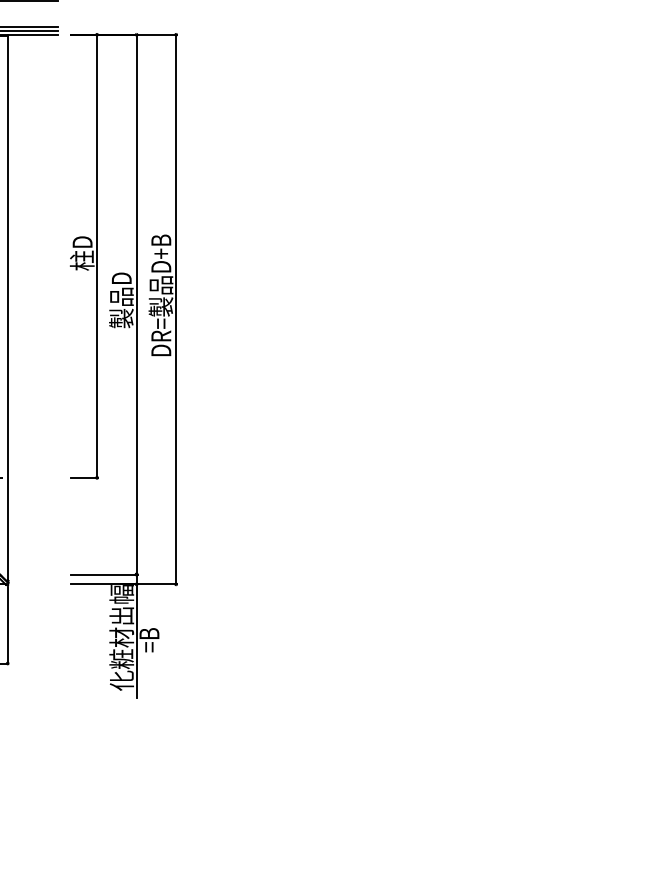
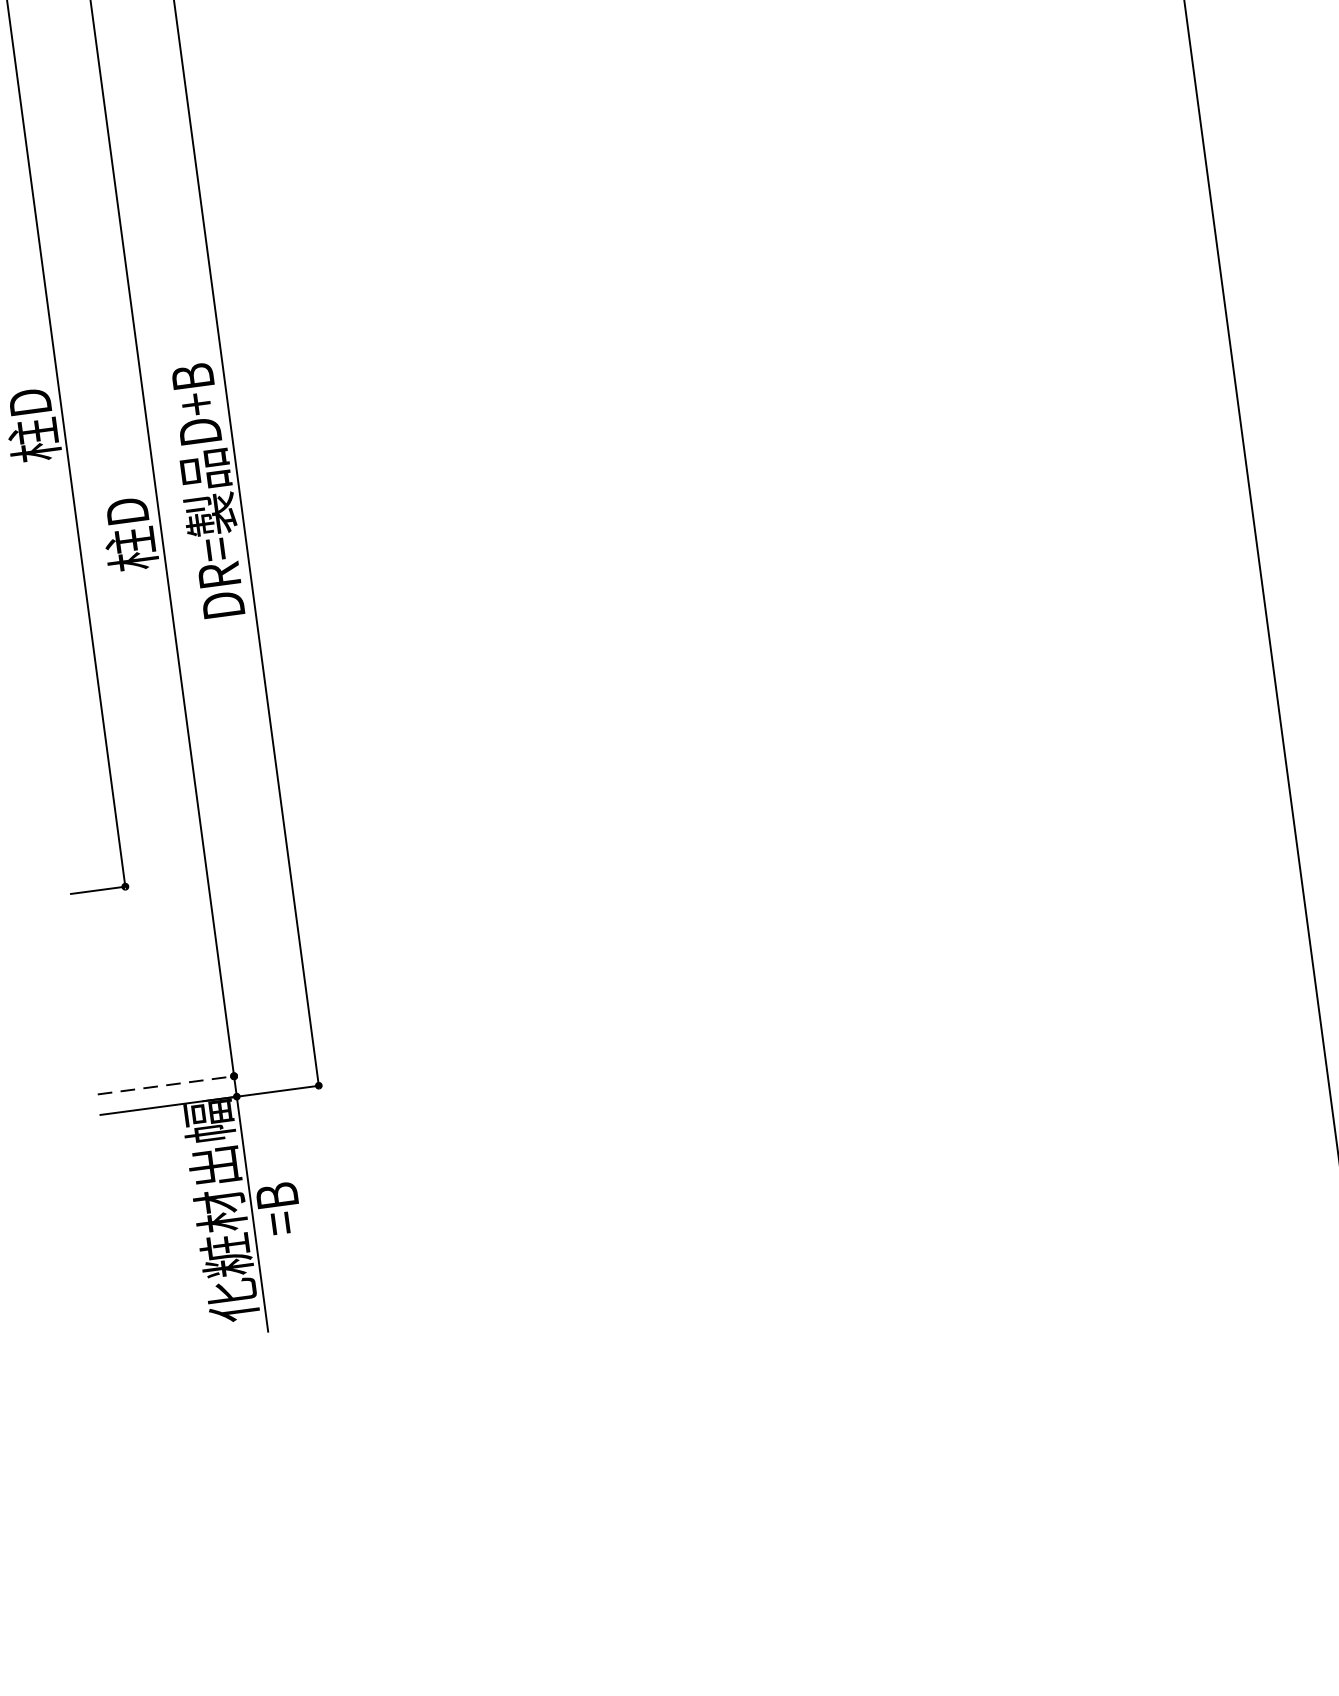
text: (121, 300) -> (126, 512), 製品D -> 柱D
line: (104, 574) -> (167, 1085), solid -> dashed

